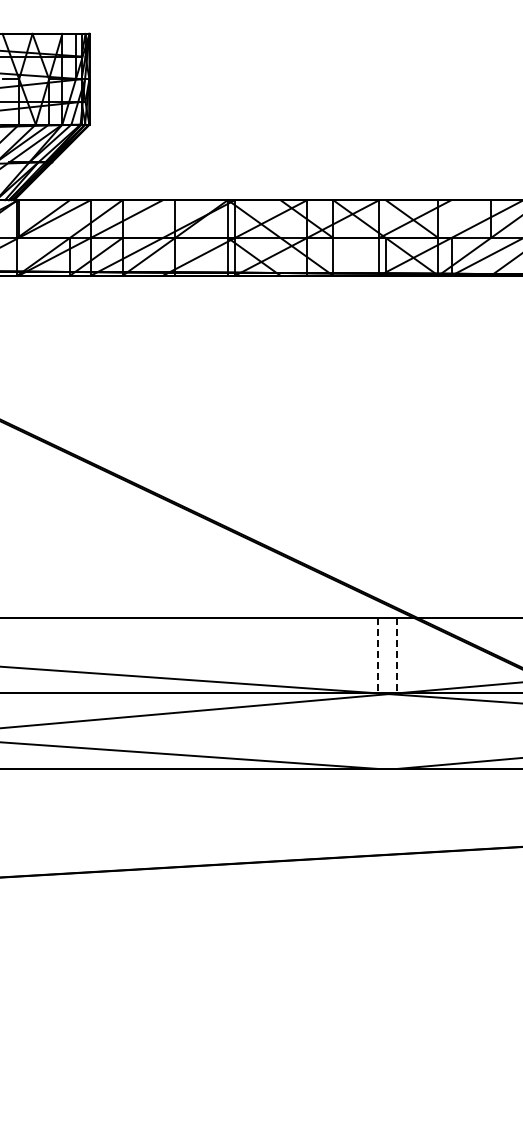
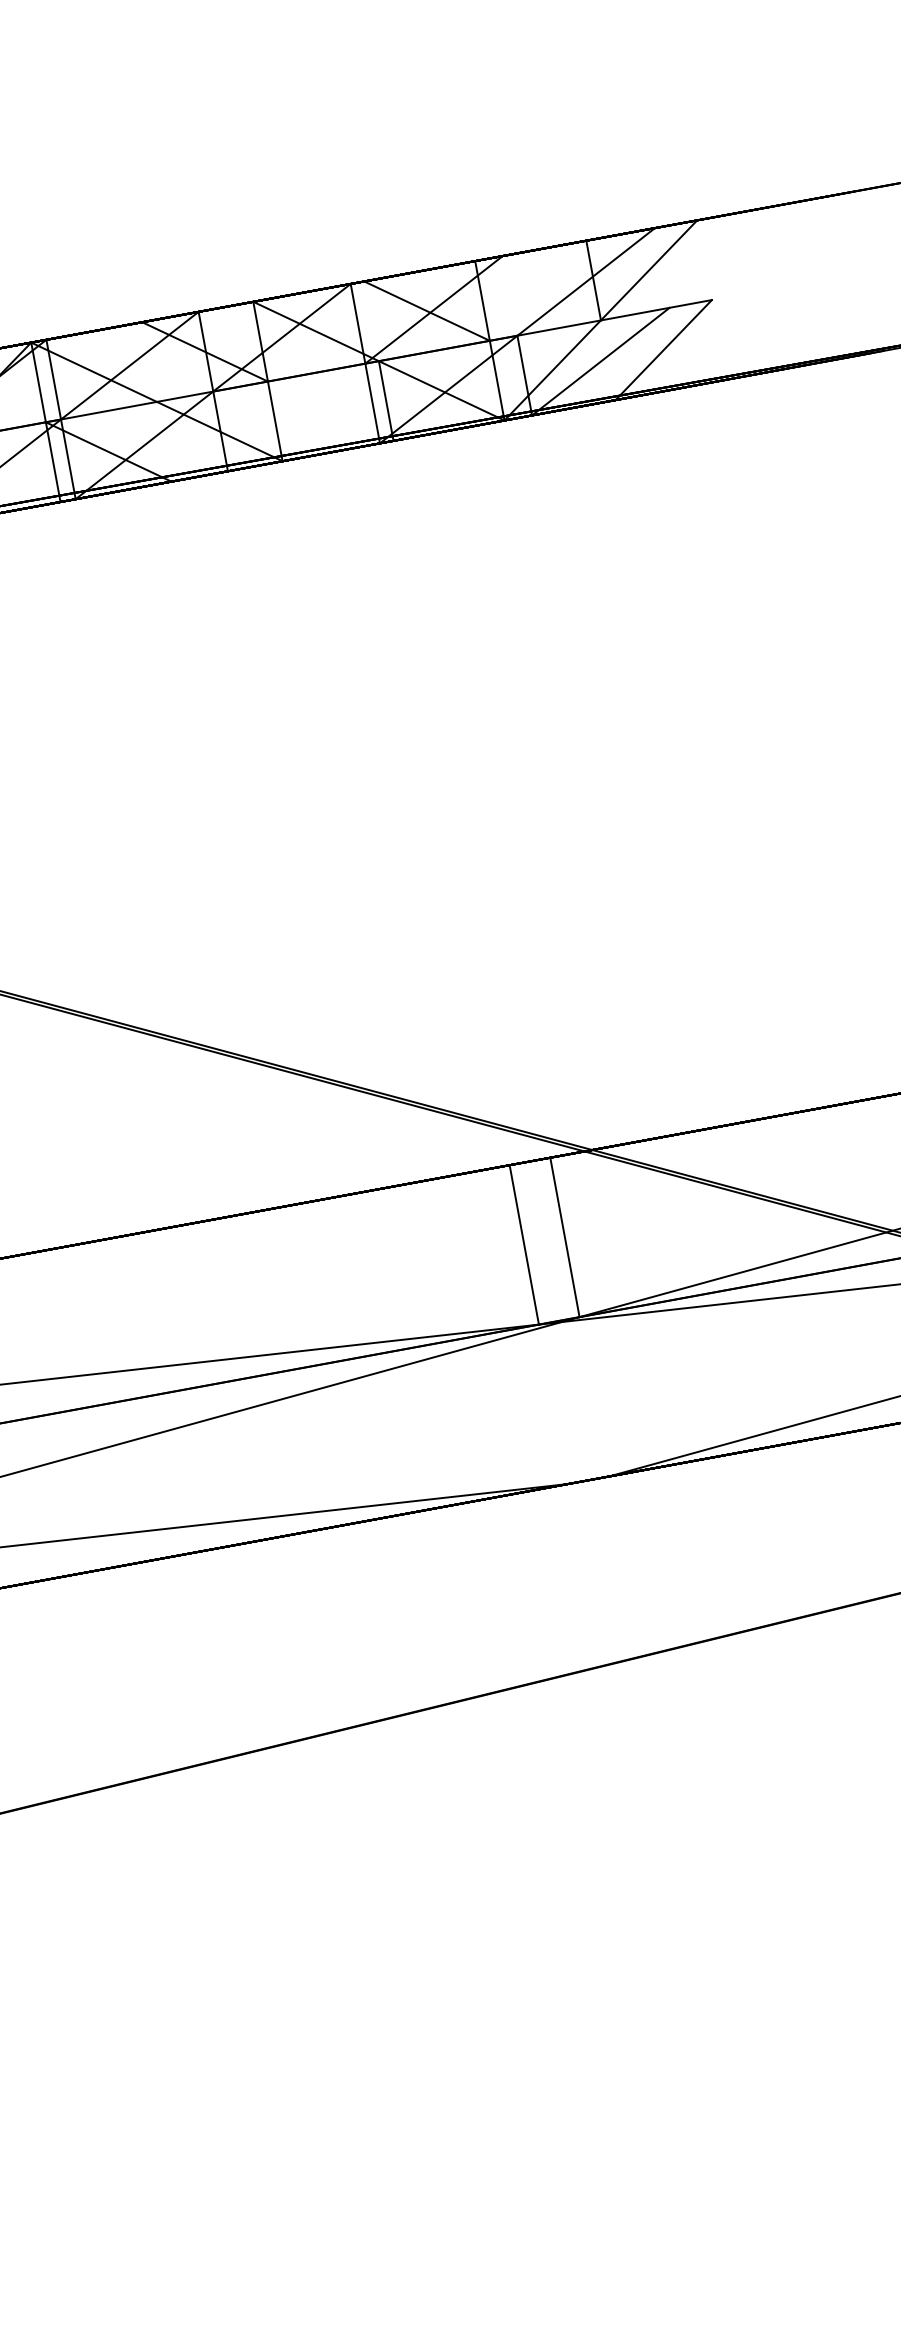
line: (378, 655) -> (525, 1244), dashed -> solid
line: (397, 655) -> (565, 1237), dashed -> solid

